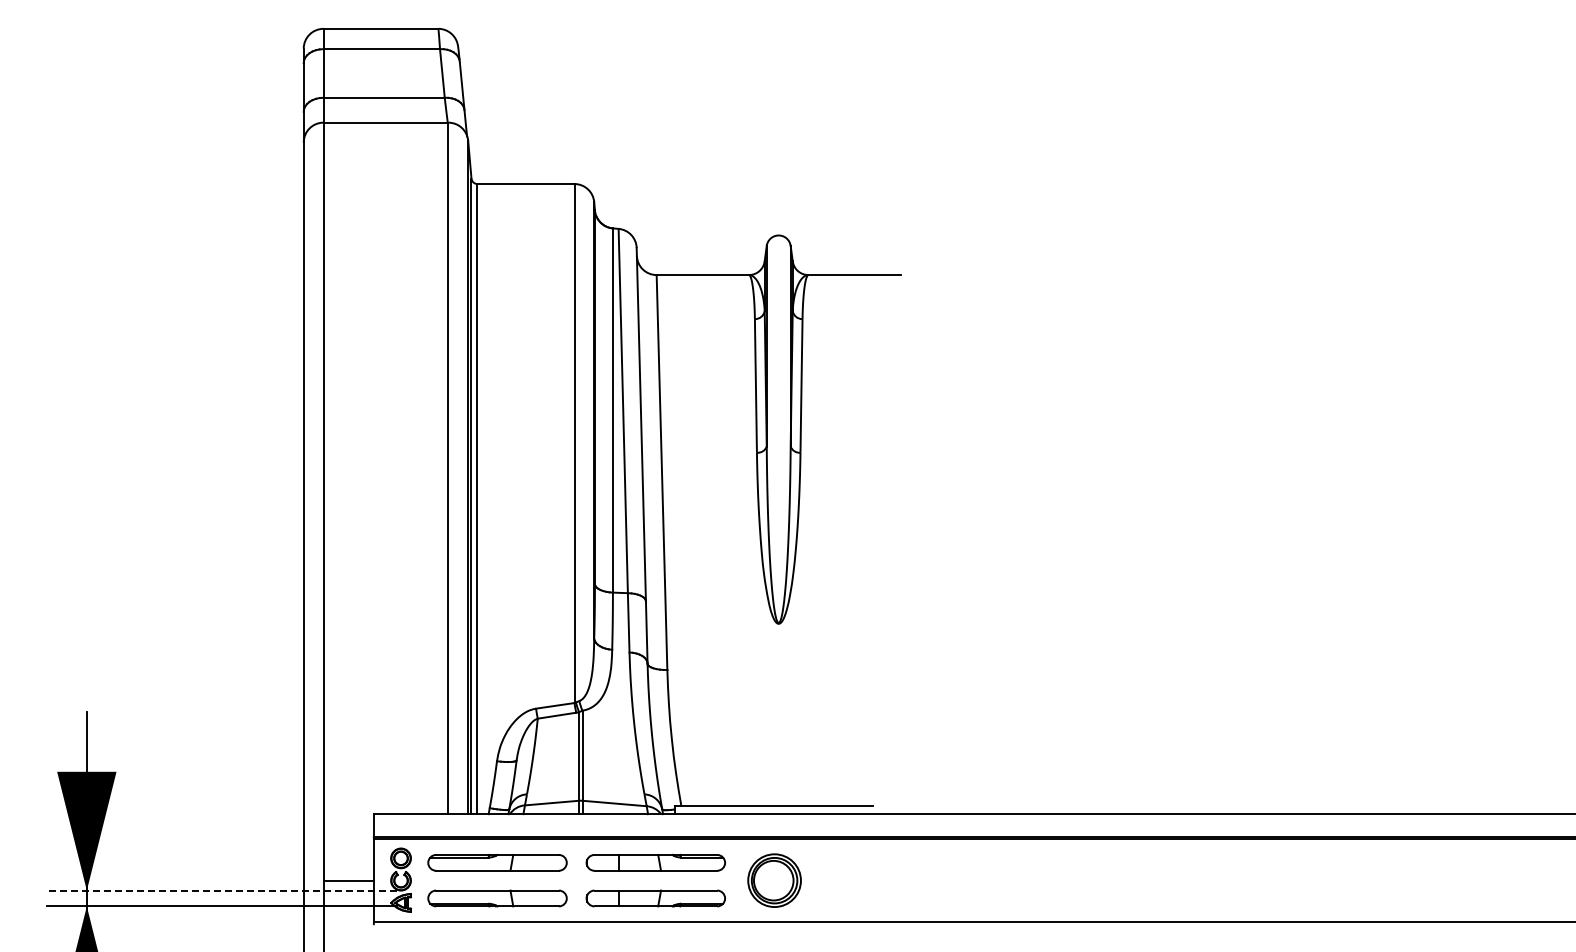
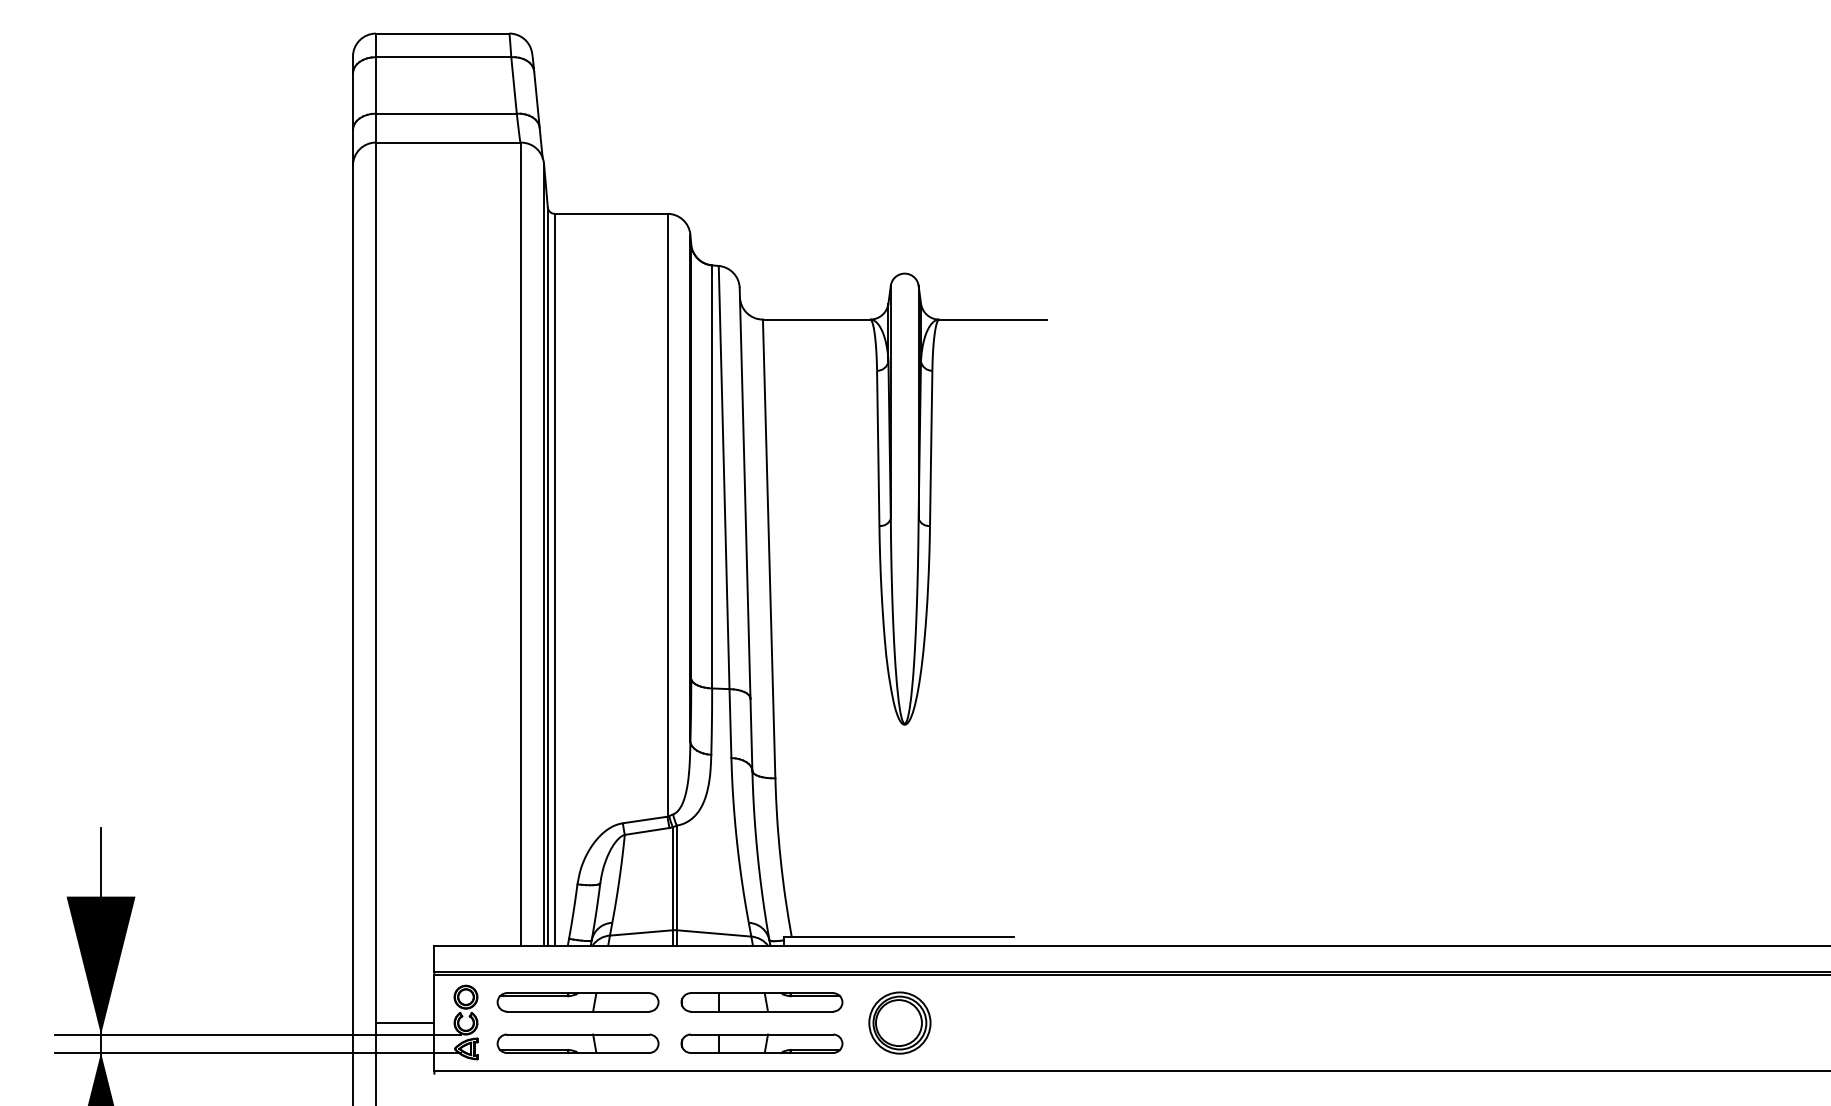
line: (221, 890) -> (257, 1034), dashed -> solid

